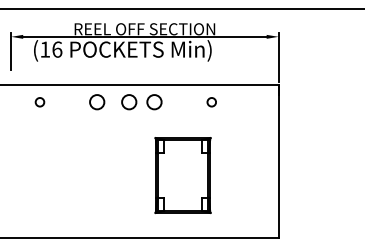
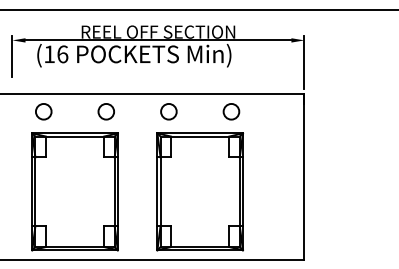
circle: (39, 101) -> (43, 111), size x1.67
circle: (128, 101) -> (140, 111), removed
circle: (211, 101) -> (231, 111), size x1.67
part: (68, 175) -> (74, 191), added
part: (182, 175) -> (199, 191), size x1.43

